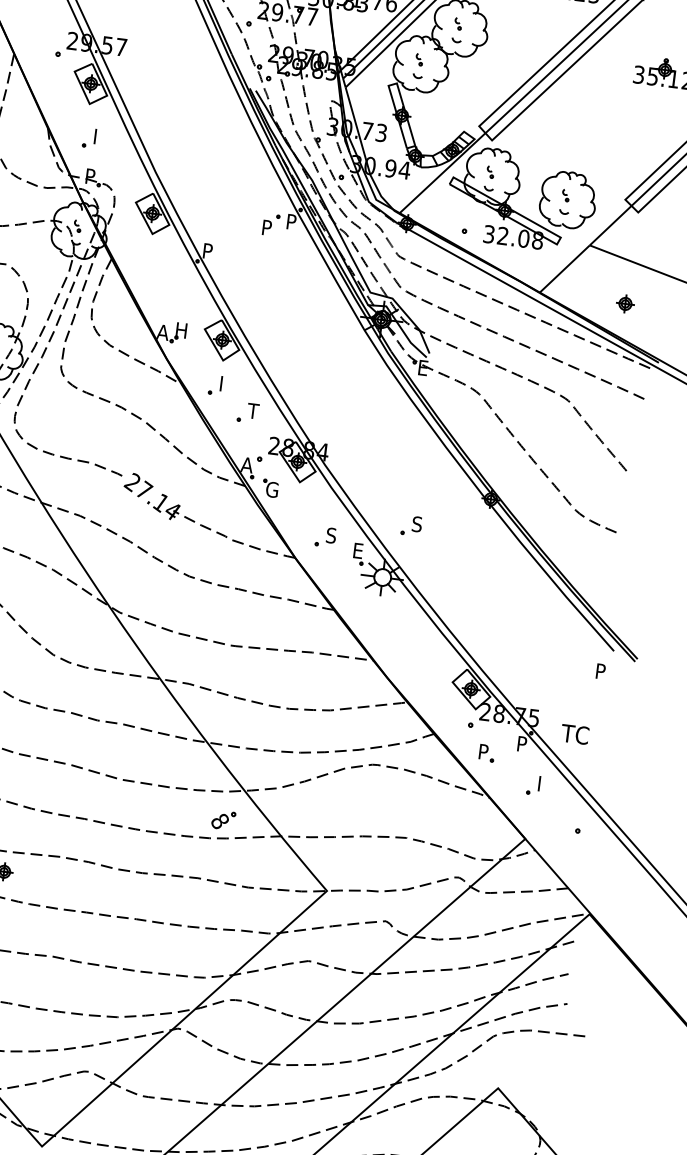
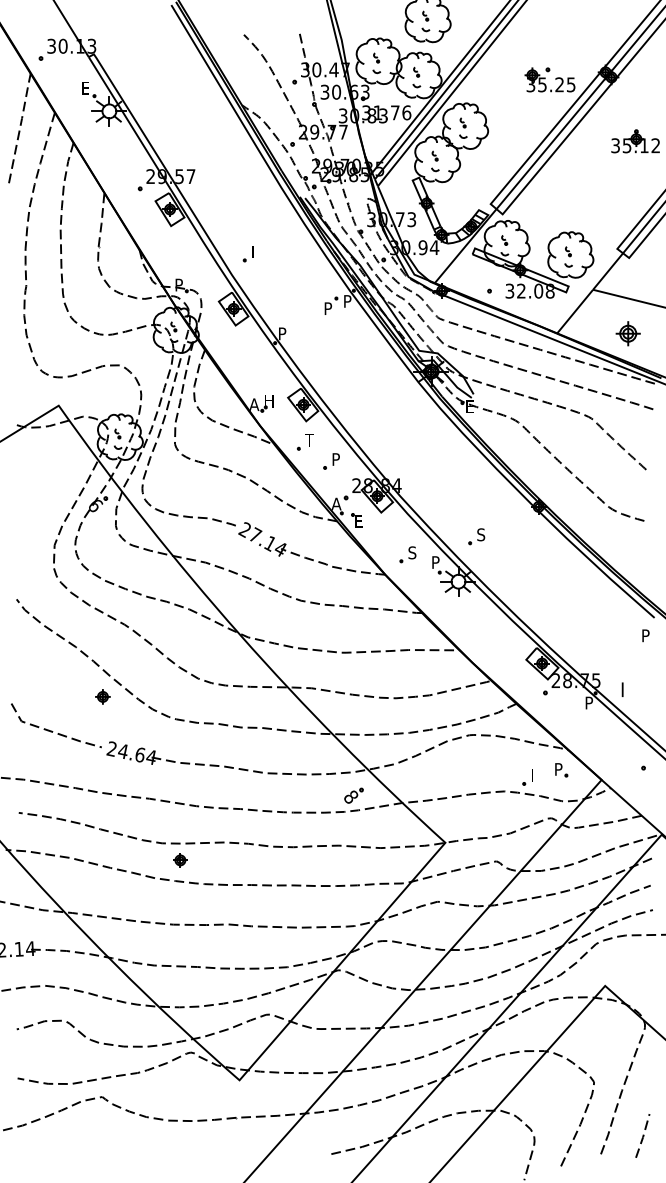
part: (88, 138) -> (247, 254), moved
part: (624, 303) -> (627, 333), size x1.6
text: (224, 384) -> (309, 440), I -> T
text: (252, 411) -> (335, 459), T -> P
text: (272, 489) -> (359, 521), G -> E
text: (357, 550) -> (435, 562), E -> P
text: (575, 734) -> (631, 689), TC -> I
part: (486, 753) -> (561, 770), moved
part: (533, 785) -> (527, 777), moved

